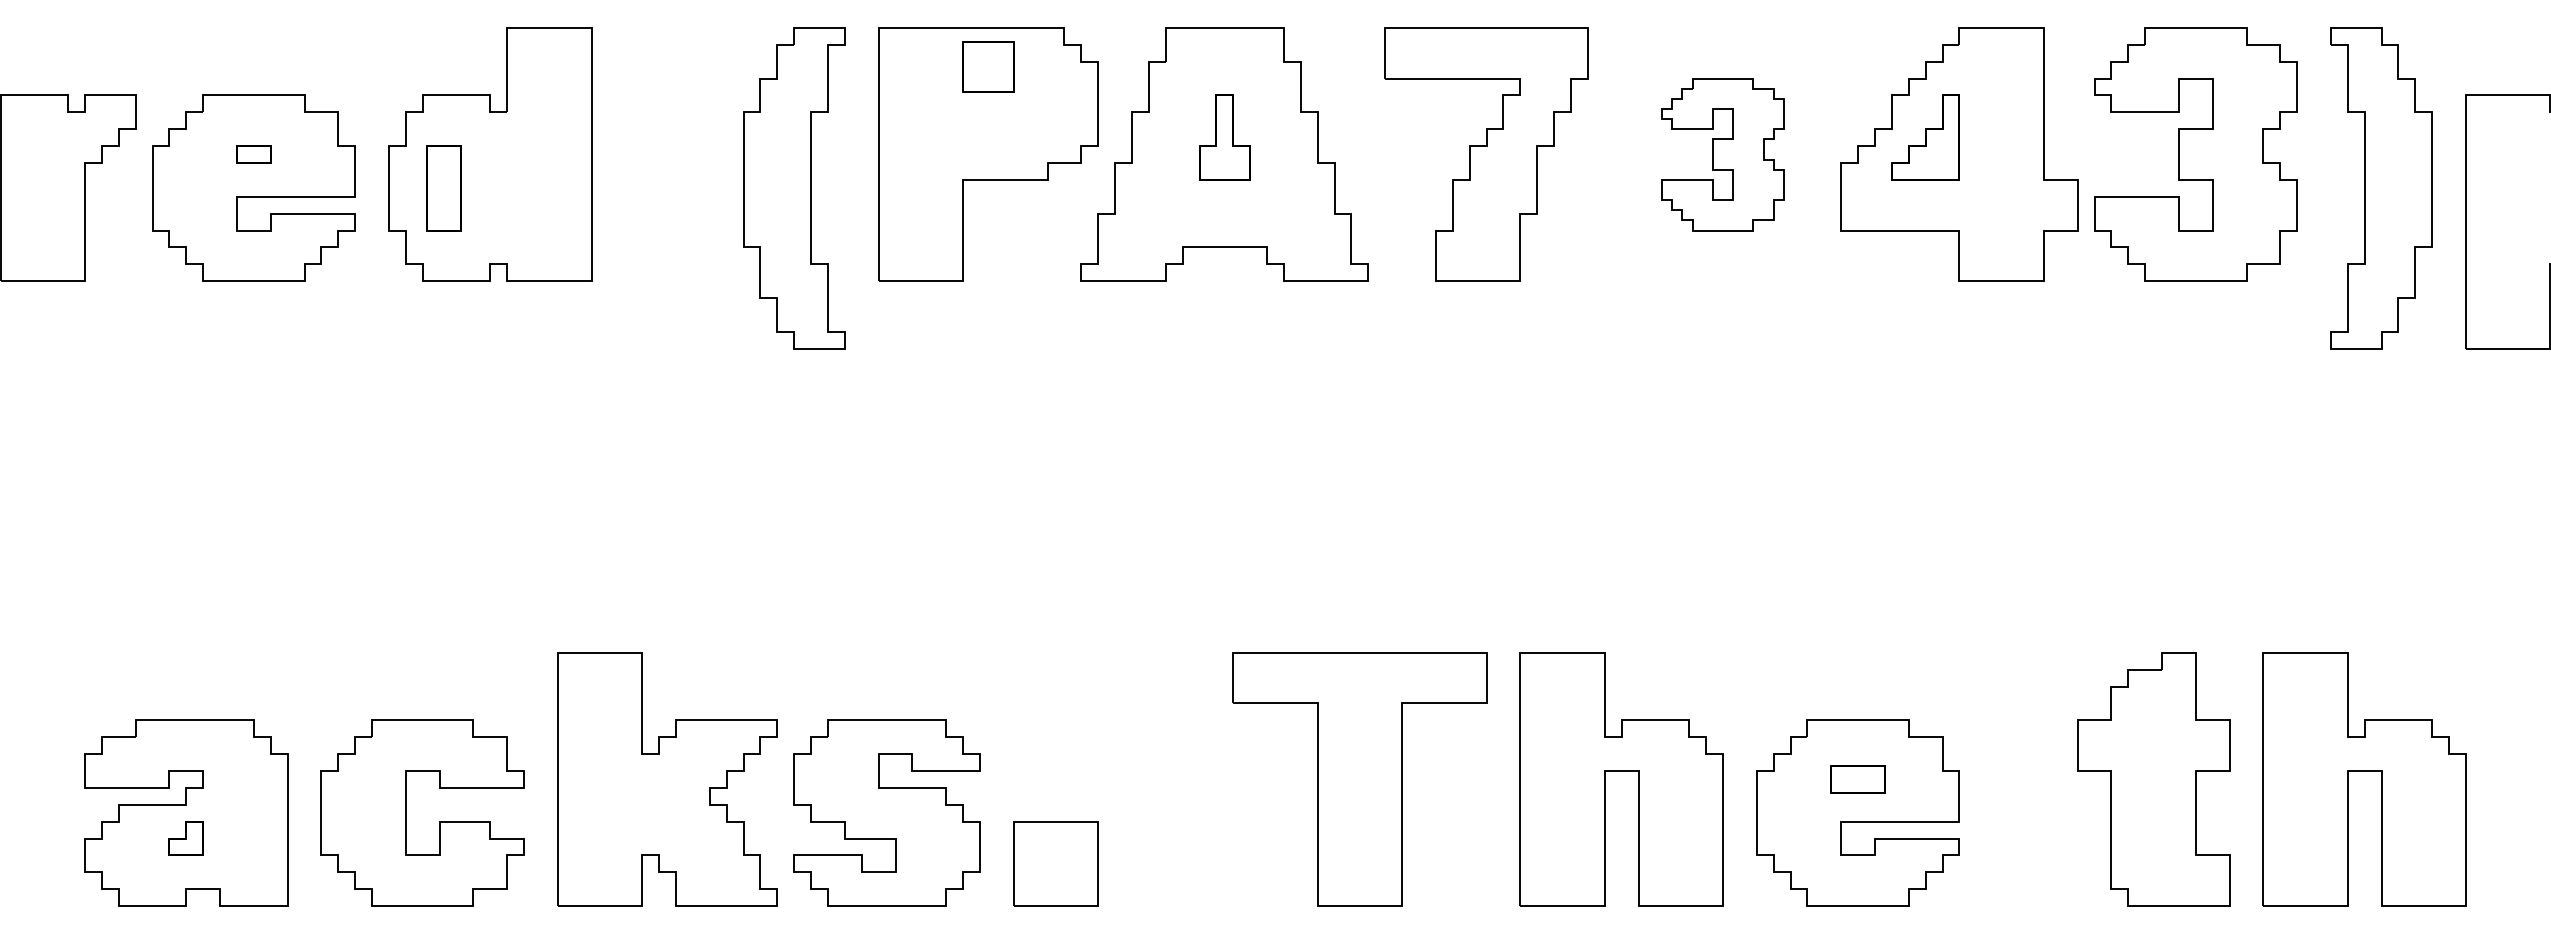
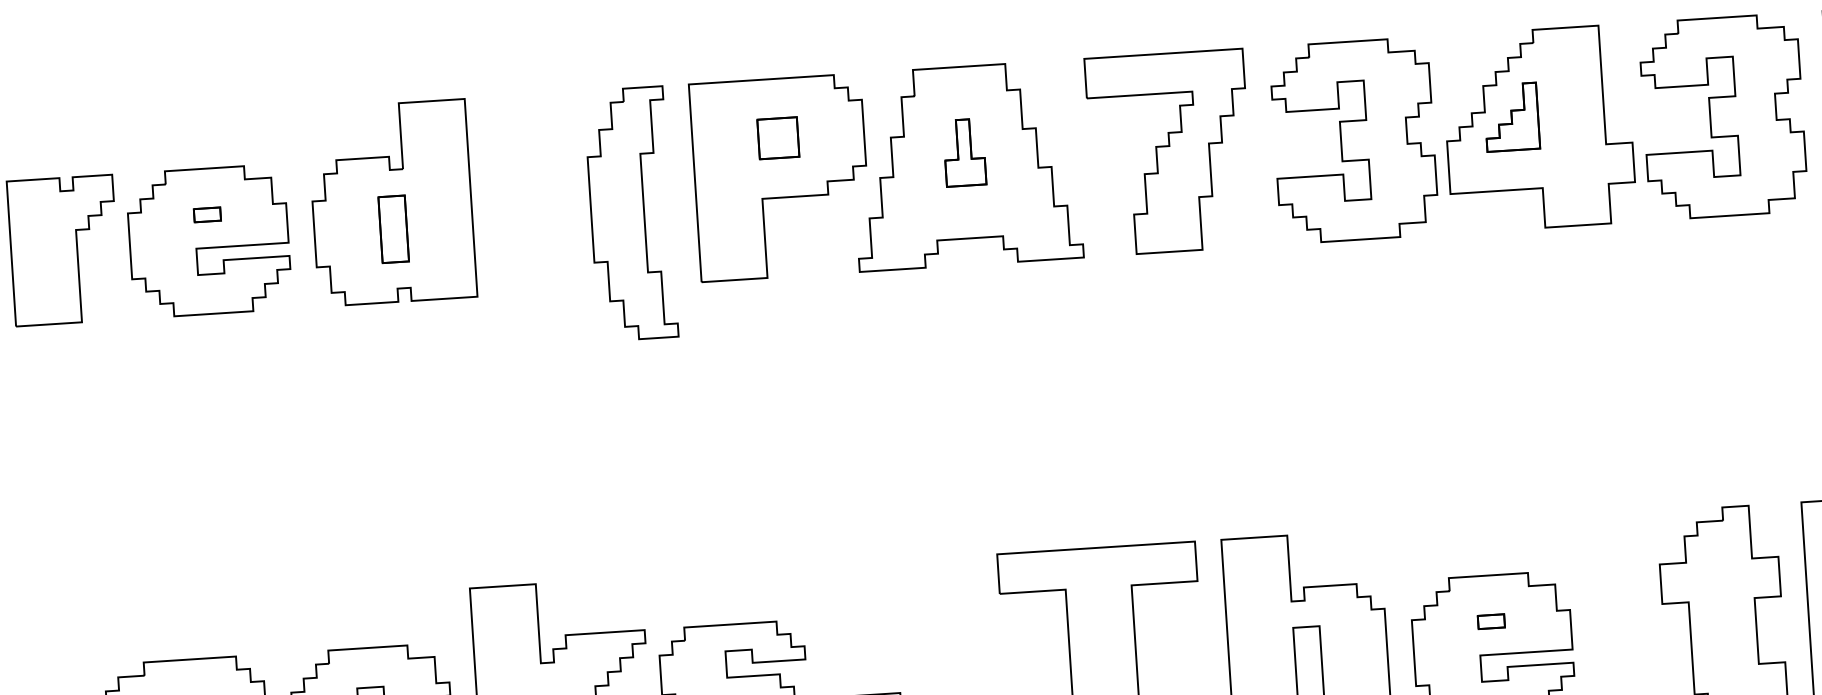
part: (988, 66) -> (778, 137), moved
part: (1722, 154) -> (1353, 140), size x1.67
part: (443, 188) -> (393, 229), moved
part: (1857, 779) -> (1490, 621), size x0.62

